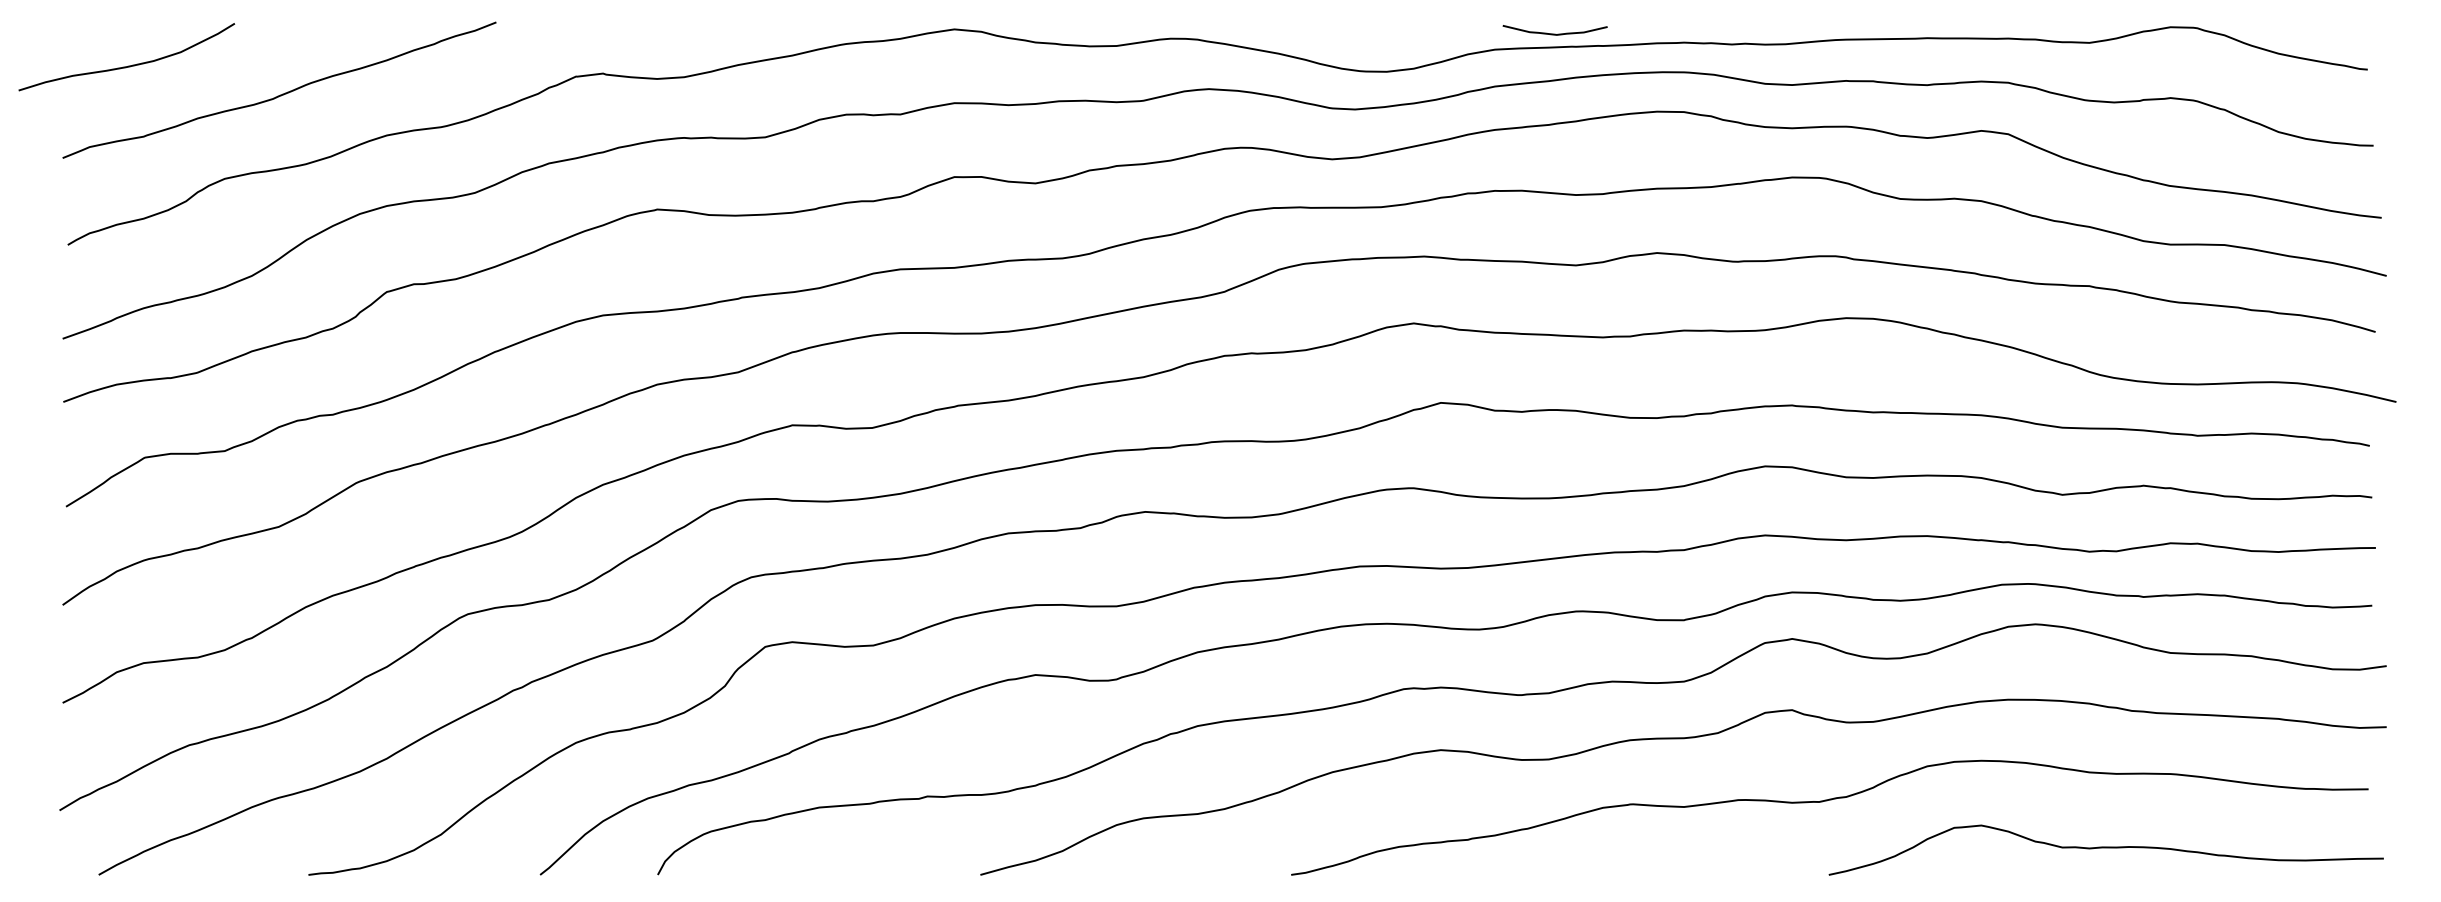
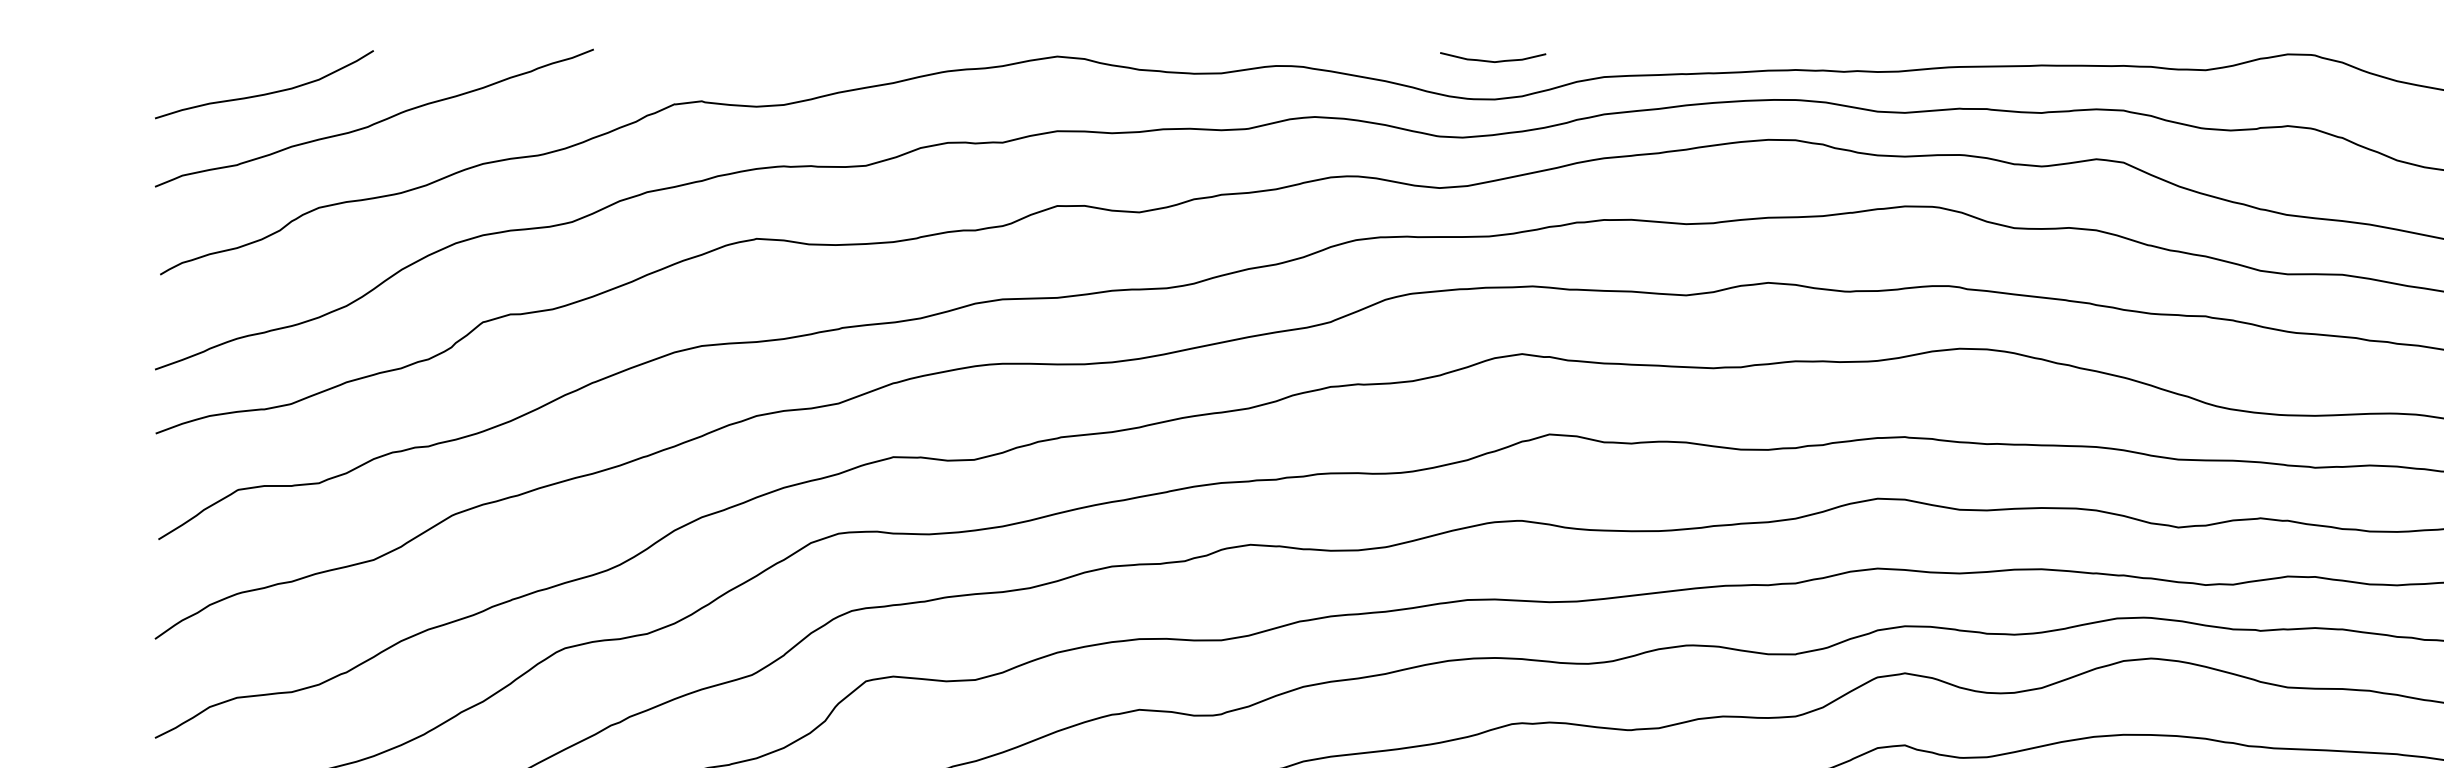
curve: (1554, 33) -> (1492, 60), moved
curve: (128, 65) -> (266, 93), moved

